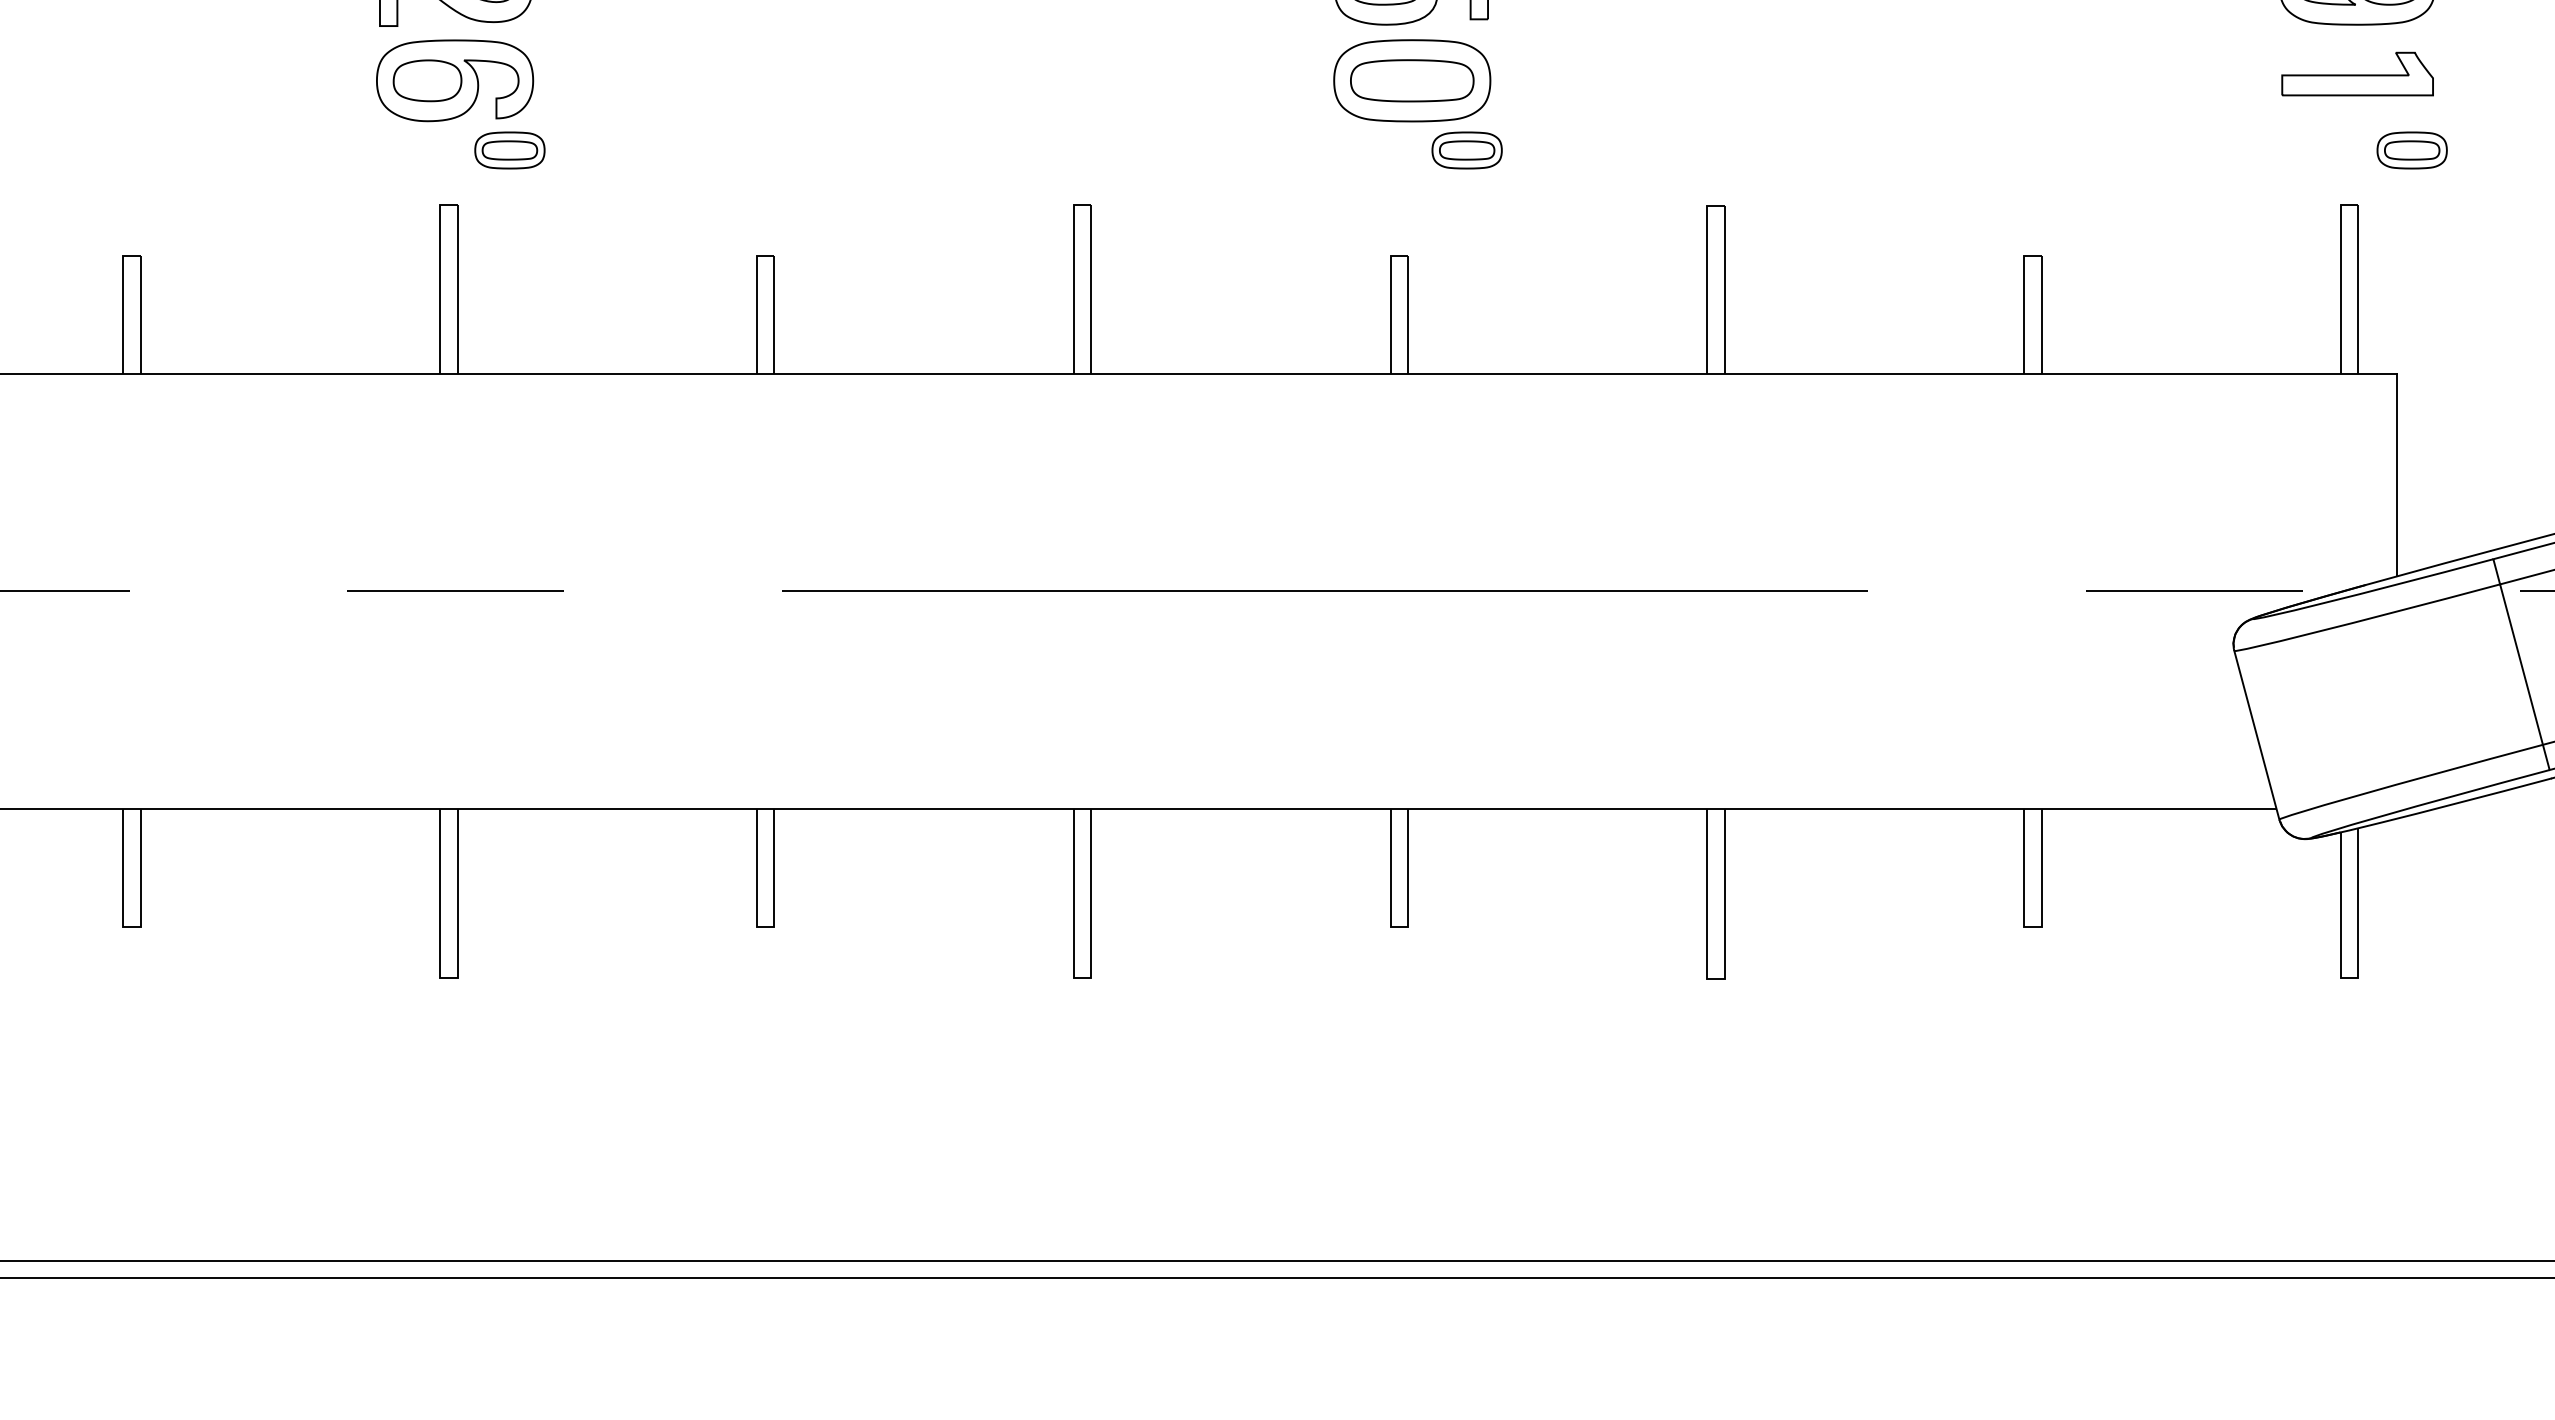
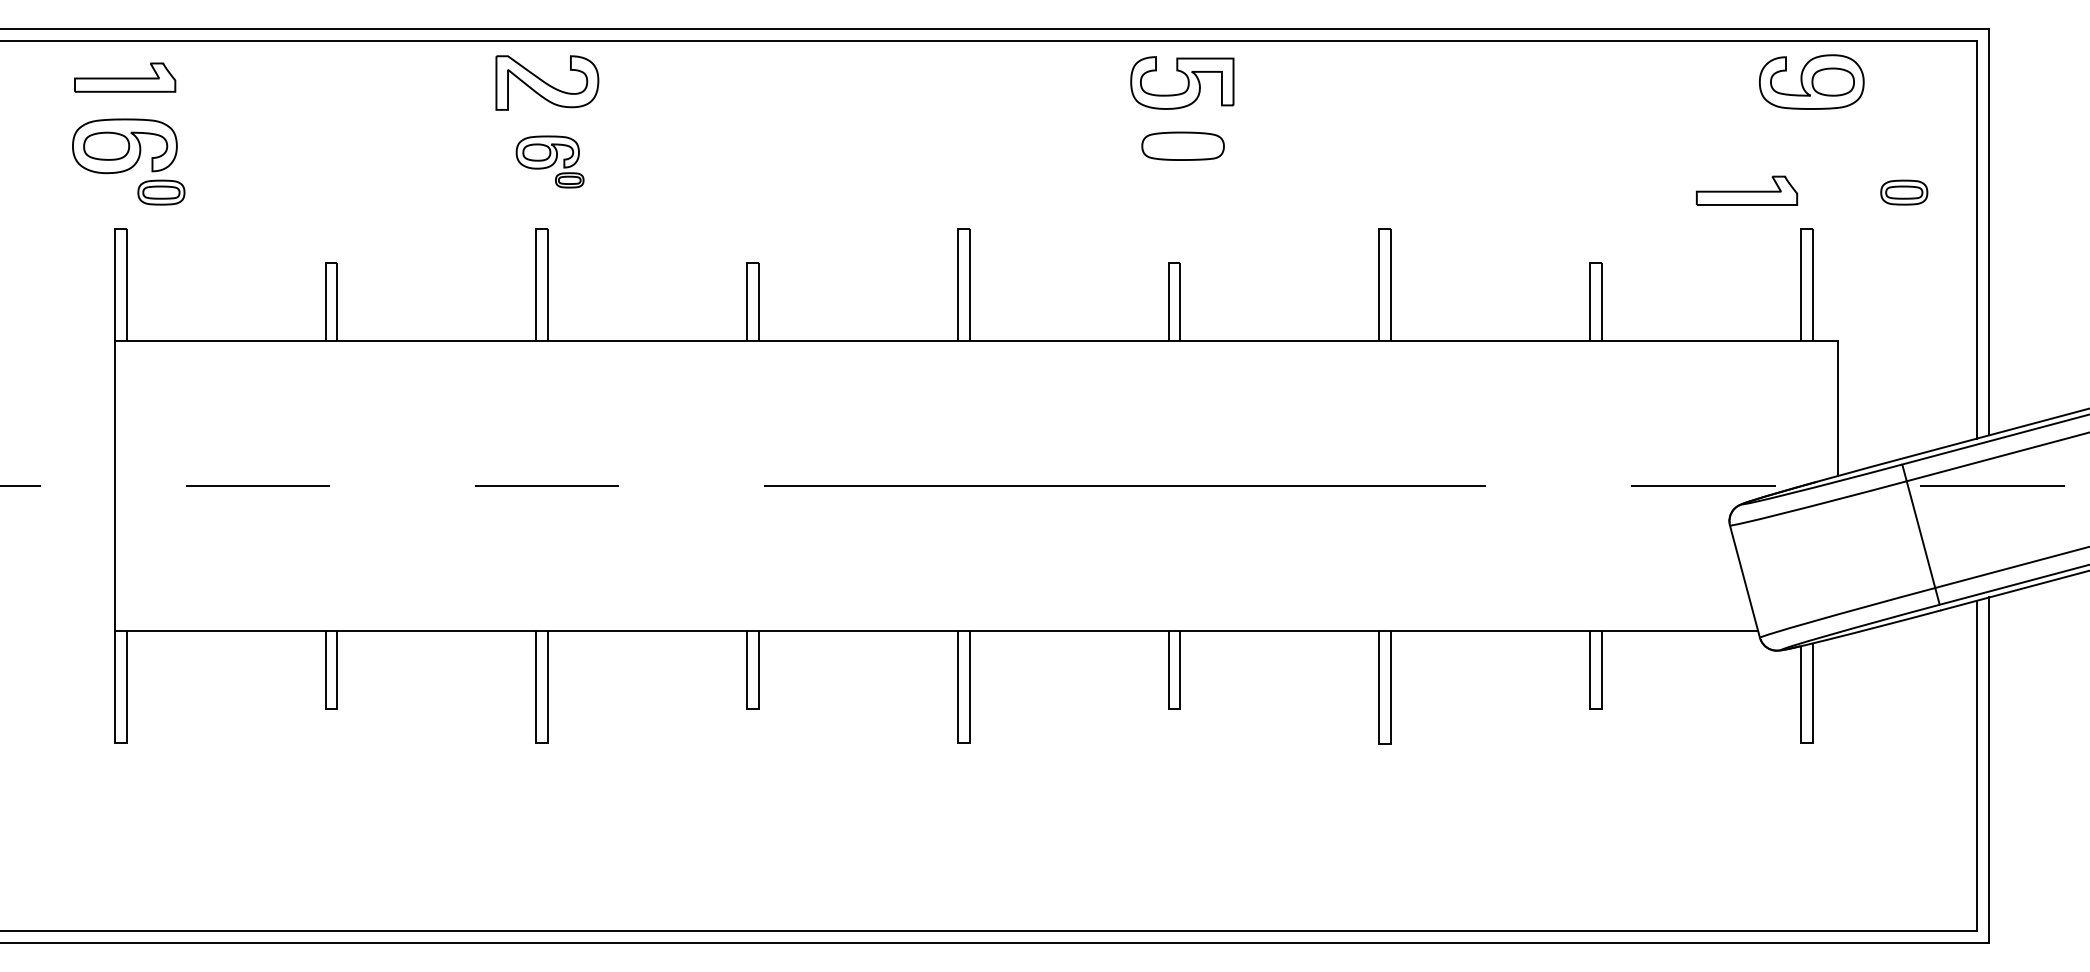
part: (2358, 73) -> (1747, 190), moved
part: (459, 103) -> (549, 161), size x0.6
part: (1417, 103) -> (1186, 161), removed
part: (2412, 150) -> (1904, 192), moved

